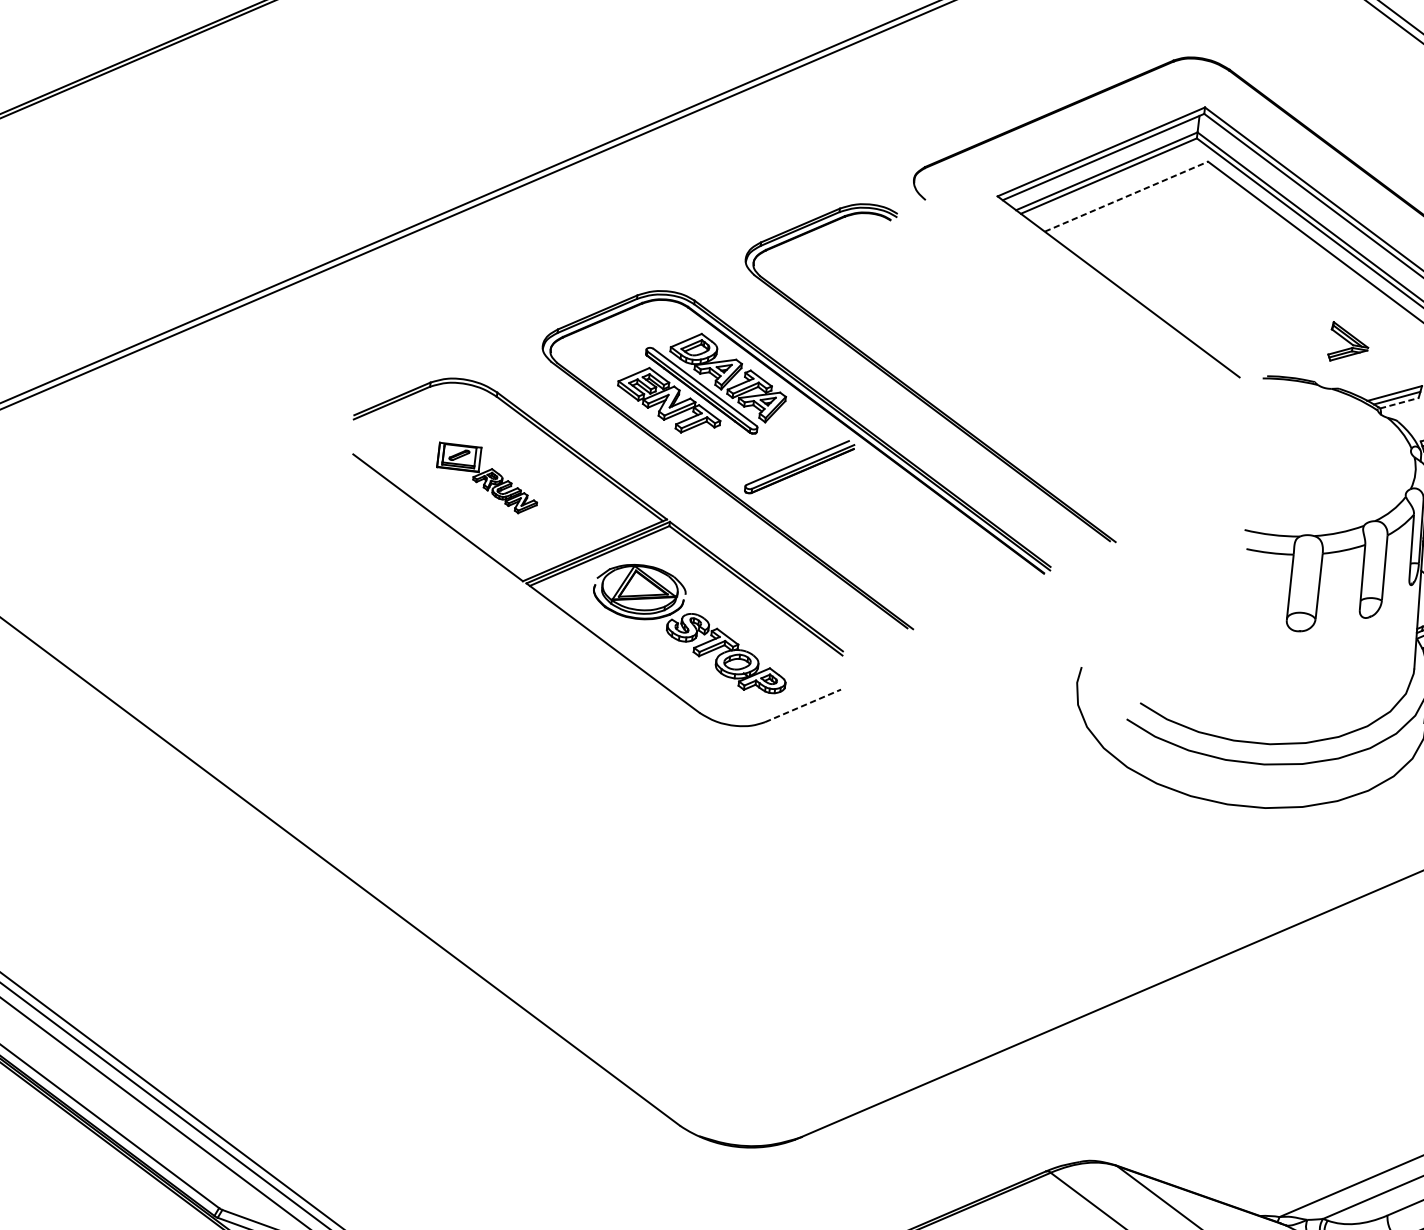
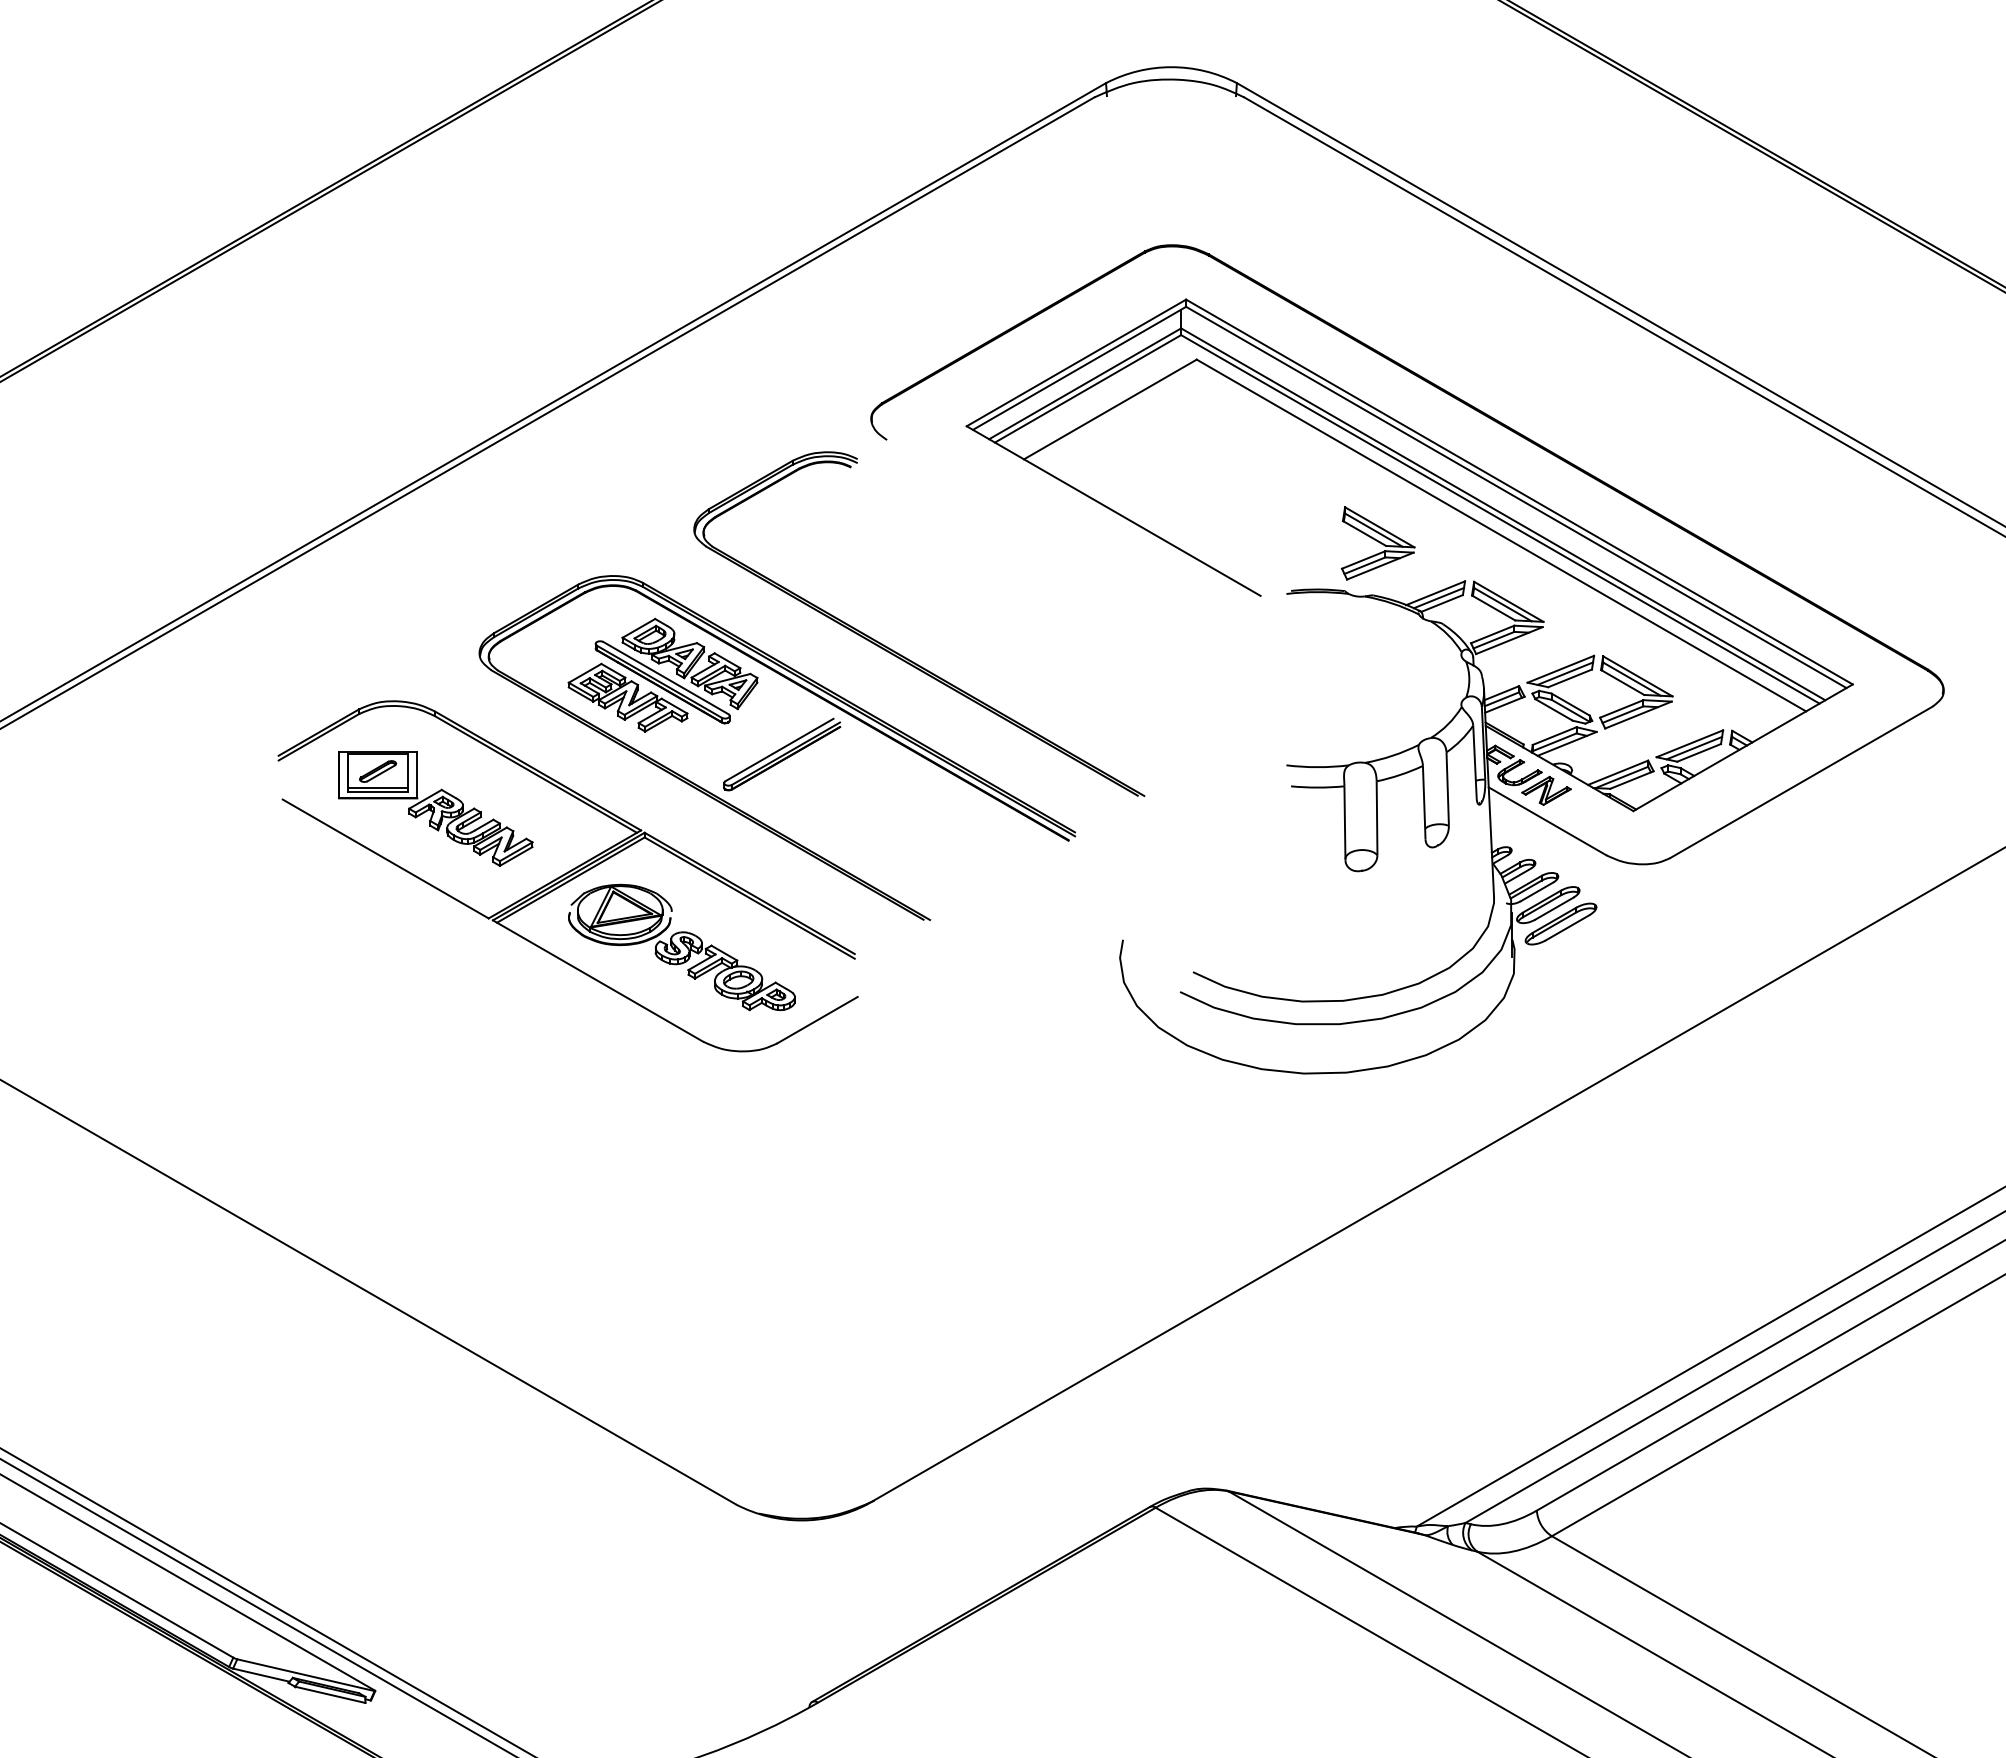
line: (1126, 196) -> (1110, 409), dashed -> solid
part: (1348, 343) -> (1377, 543), size x1.67
line: (1399, 403) -> (1442, 603), dashed -> solid
part: (487, 478) -> (435, 808), size x1.67
line: (803, 705) -> (817, 1019), dashed -> solid

